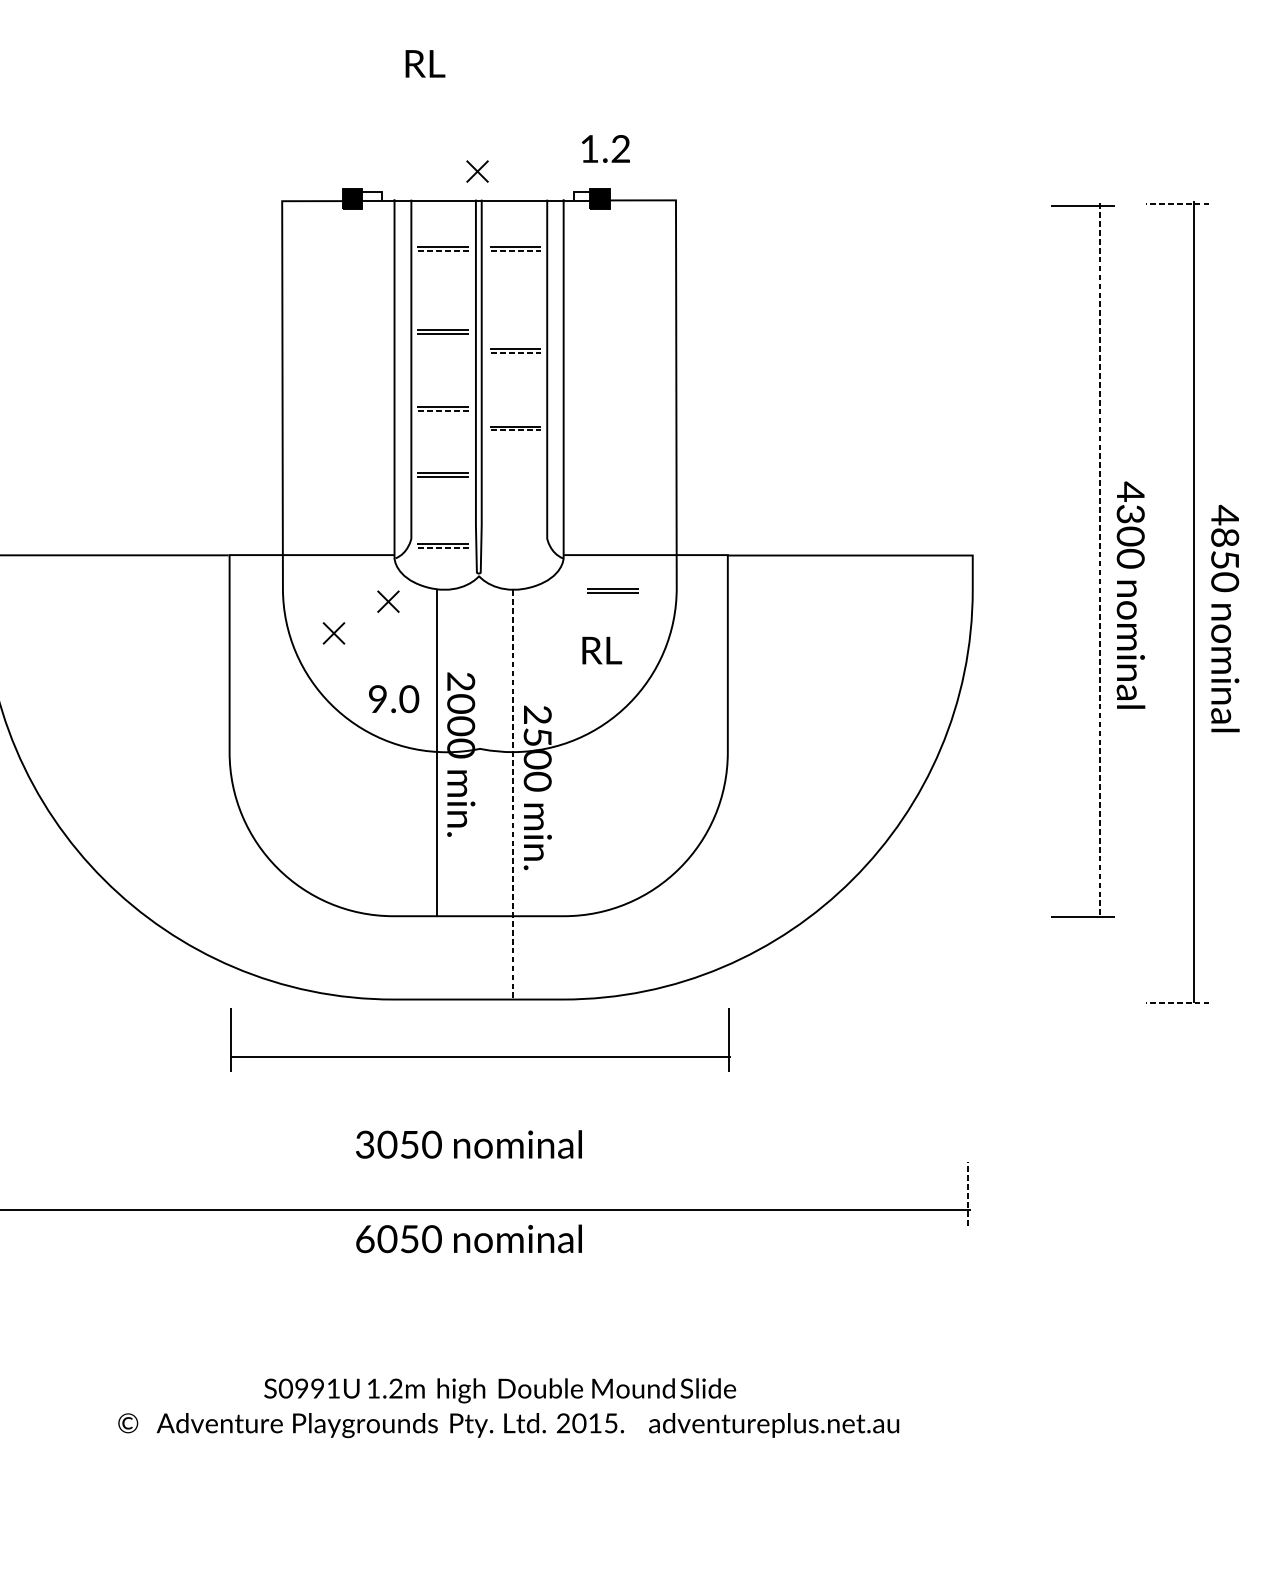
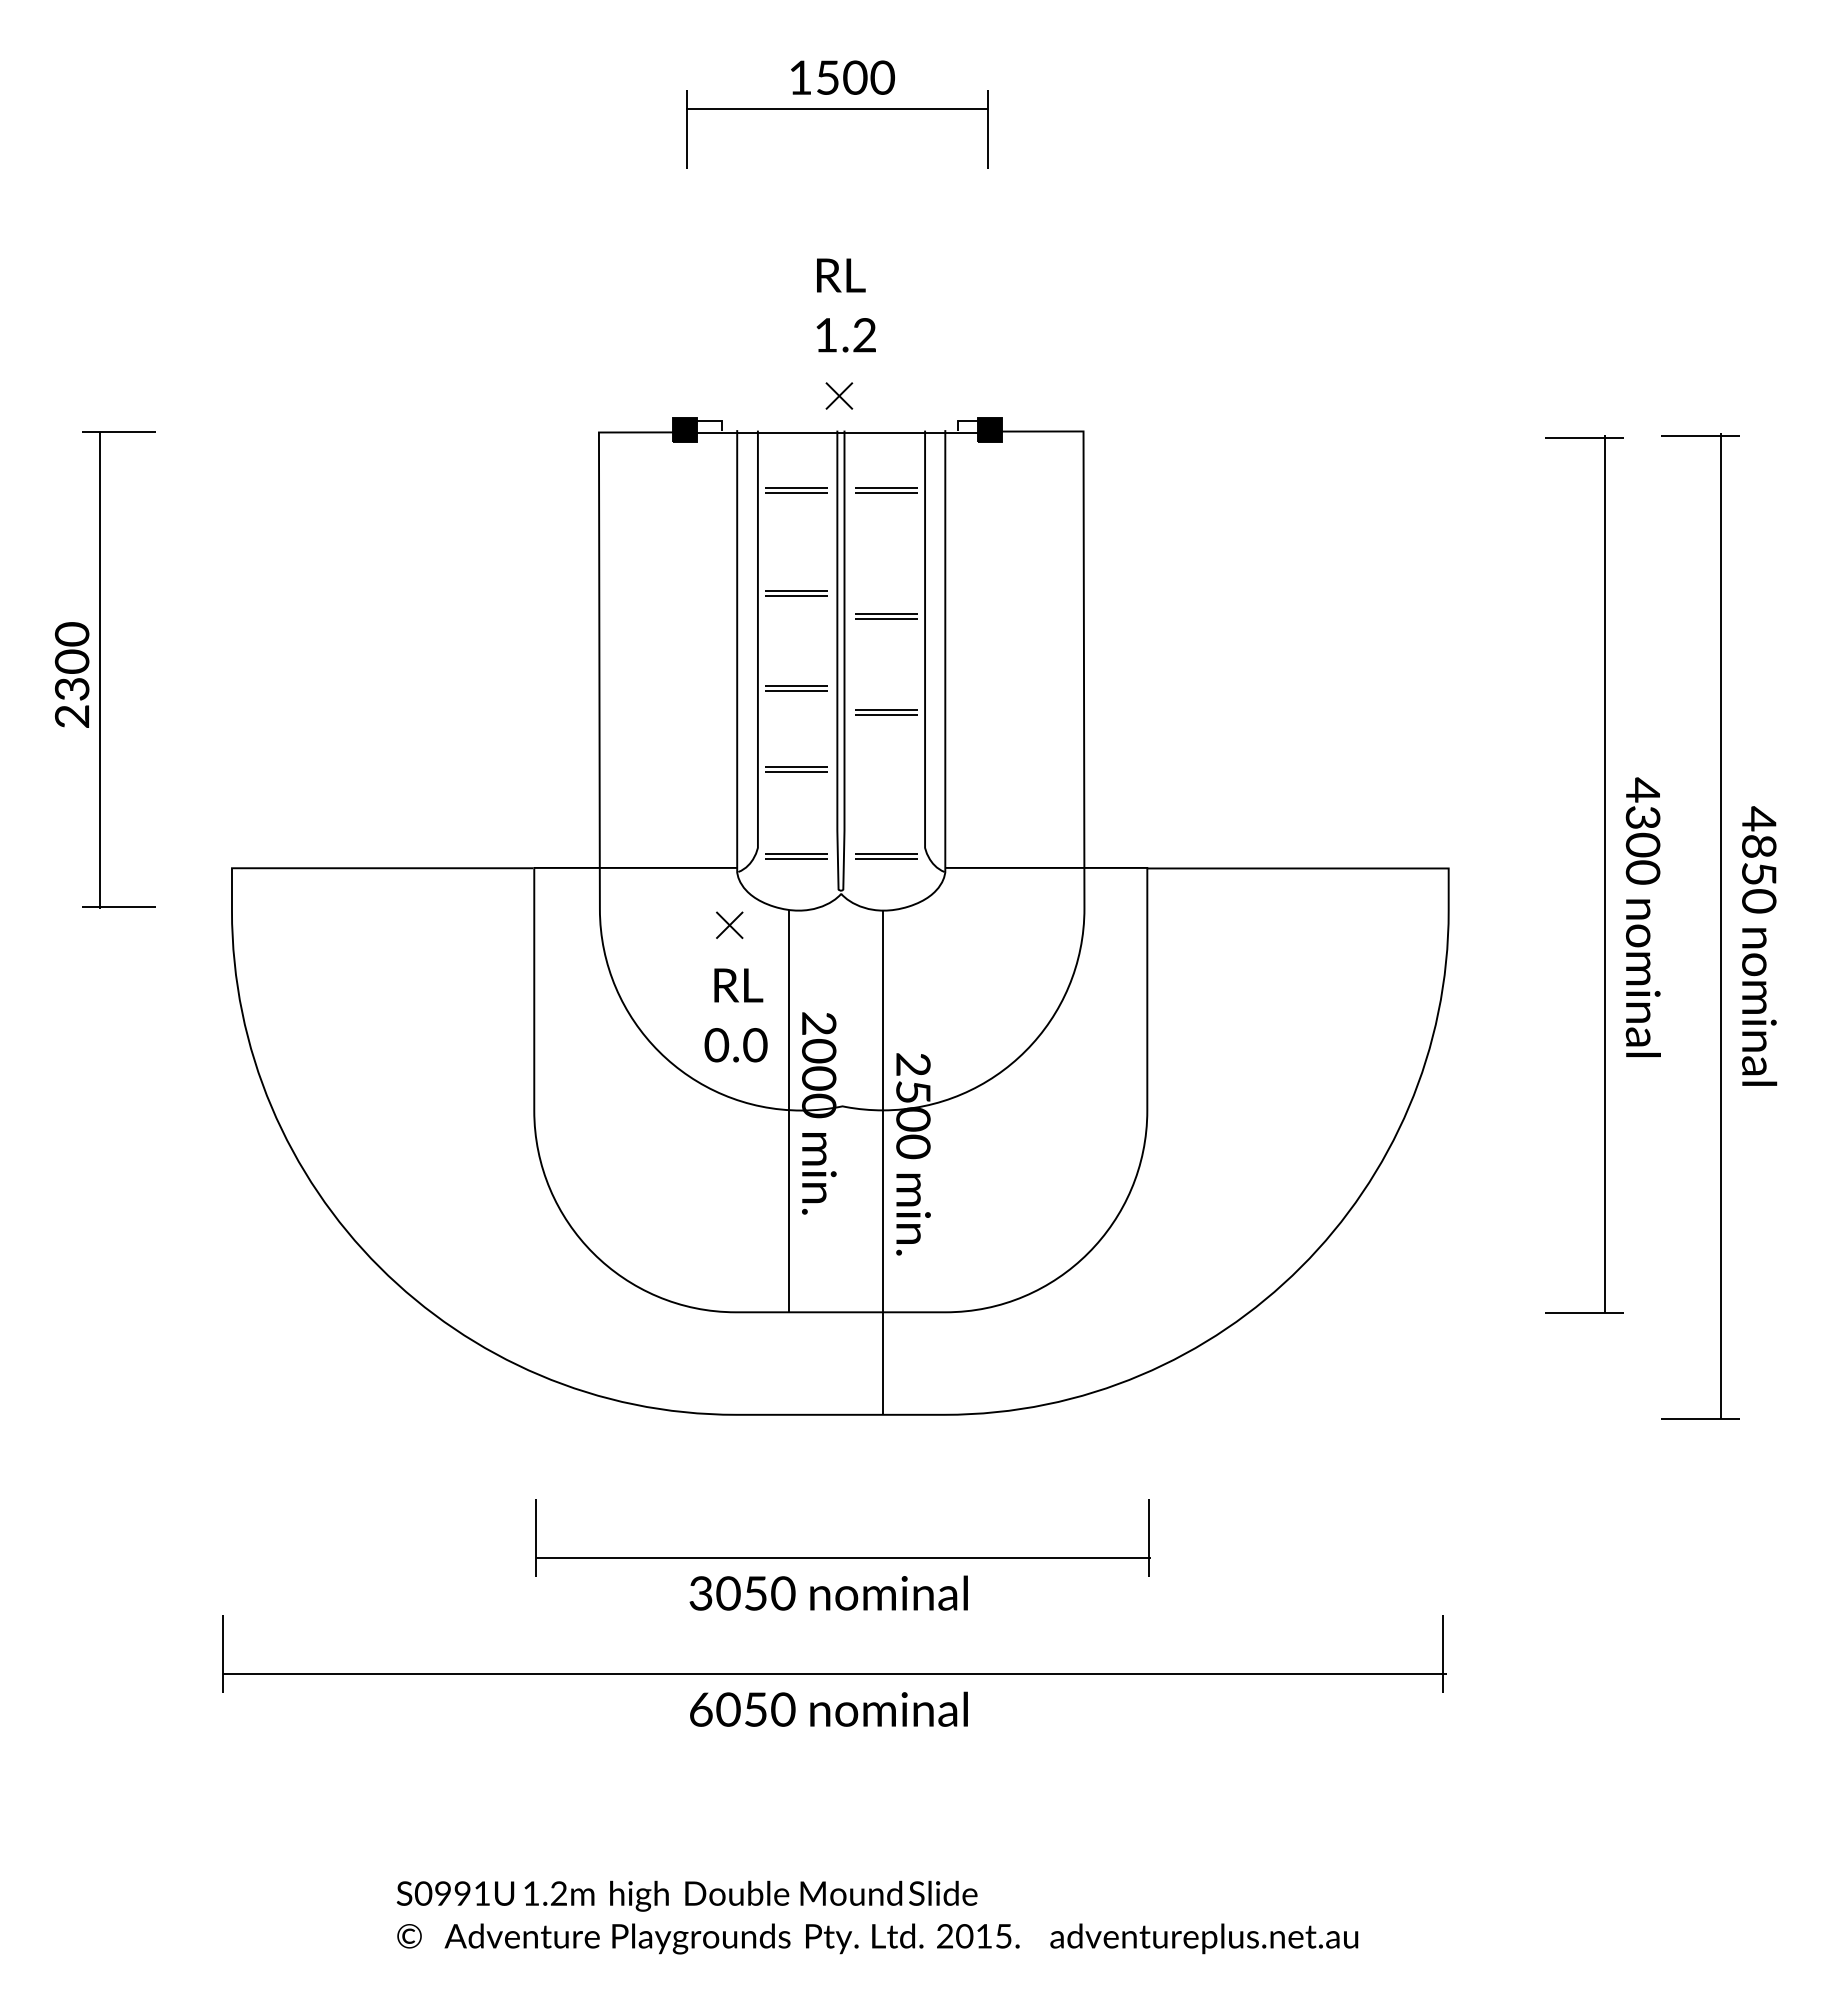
text: (425, 63) -> (841, 275), moved
text: (605, 149) -> (845, 335), moved
line: (1177, 203) -> (1700, 435), dashed -> solid
line: (442, 250) -> (796, 493), dashed -> solid
line: (515, 250) -> (886, 493), dashed -> solid
line: (515, 352) -> (886, 618), dashed -> solid
line: (442, 411) -> (796, 691), dashed -> solid
line: (515, 430) -> (886, 714), dashed -> solid
line: (442, 547) -> (796, 858), dashed -> solid
line: (1099, 559) -> (1604, 873), dashed -> solid
part: (613, 591) -> (886, 856), moved
part: (333, 632) -> (662, 963), removed
text: (602, 650) -> (738, 985), moved
text: (377, 699) -> (716, 1045), 9.0 -> 0.0
line: (513, 795) -> (883, 1163), dashed -> solid
line: (1177, 1003) -> (1700, 1419), dashed -> solid
part: (480, 1056) -> (842, 1557), moved
line: (967, 1193) -> (1442, 1653), dashed -> solid
text: (499, 1390) -> (686, 1895), moved

